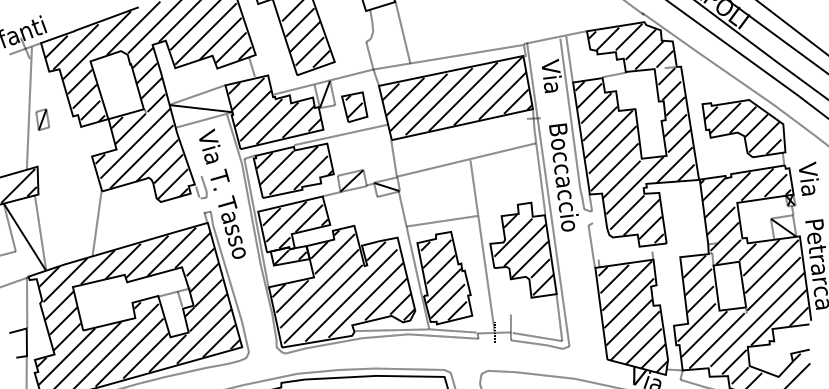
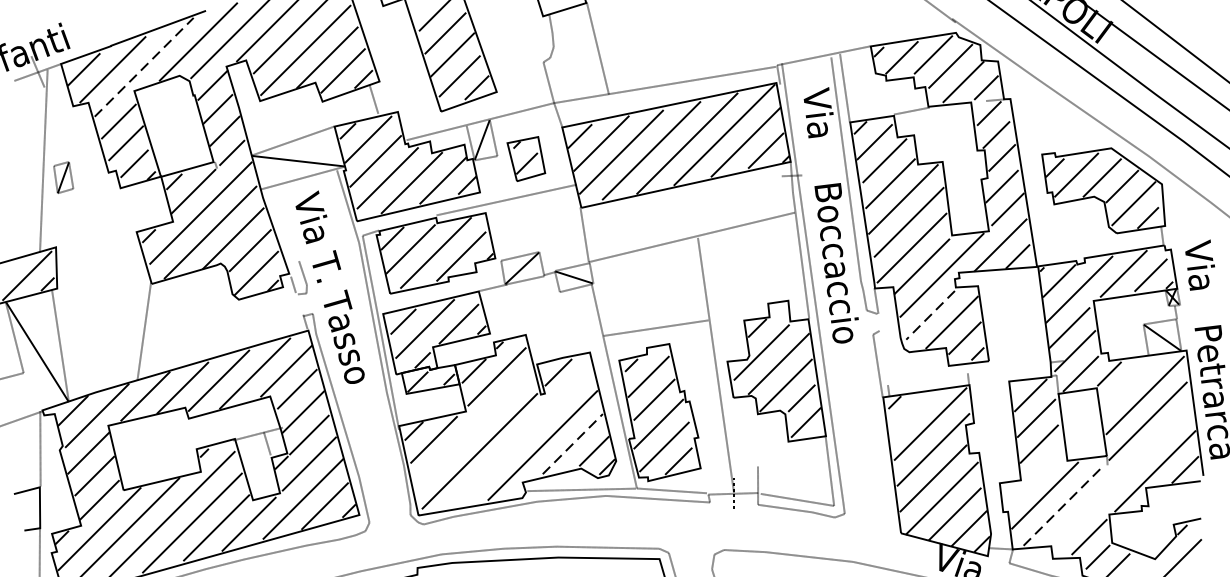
line: (97, 45) -> (144, 67), solid -> dashed
line: (626, 212) -> (929, 315), solid -> dashed
line: (761, 257) -> (1129, 381), removed
line: (614, 278) -> (911, 413), removed
line: (319, 288) -> (474, 427), removed
line: (351, 295) -> (521, 438), removed
line: (386, 299) -> (573, 444), solid -> dashed
line: (757, 319) -> (1123, 473), removed
line: (696, 322) -> (1033, 478), removed
line: (717, 340) -> (1064, 505), solid -> dashed

